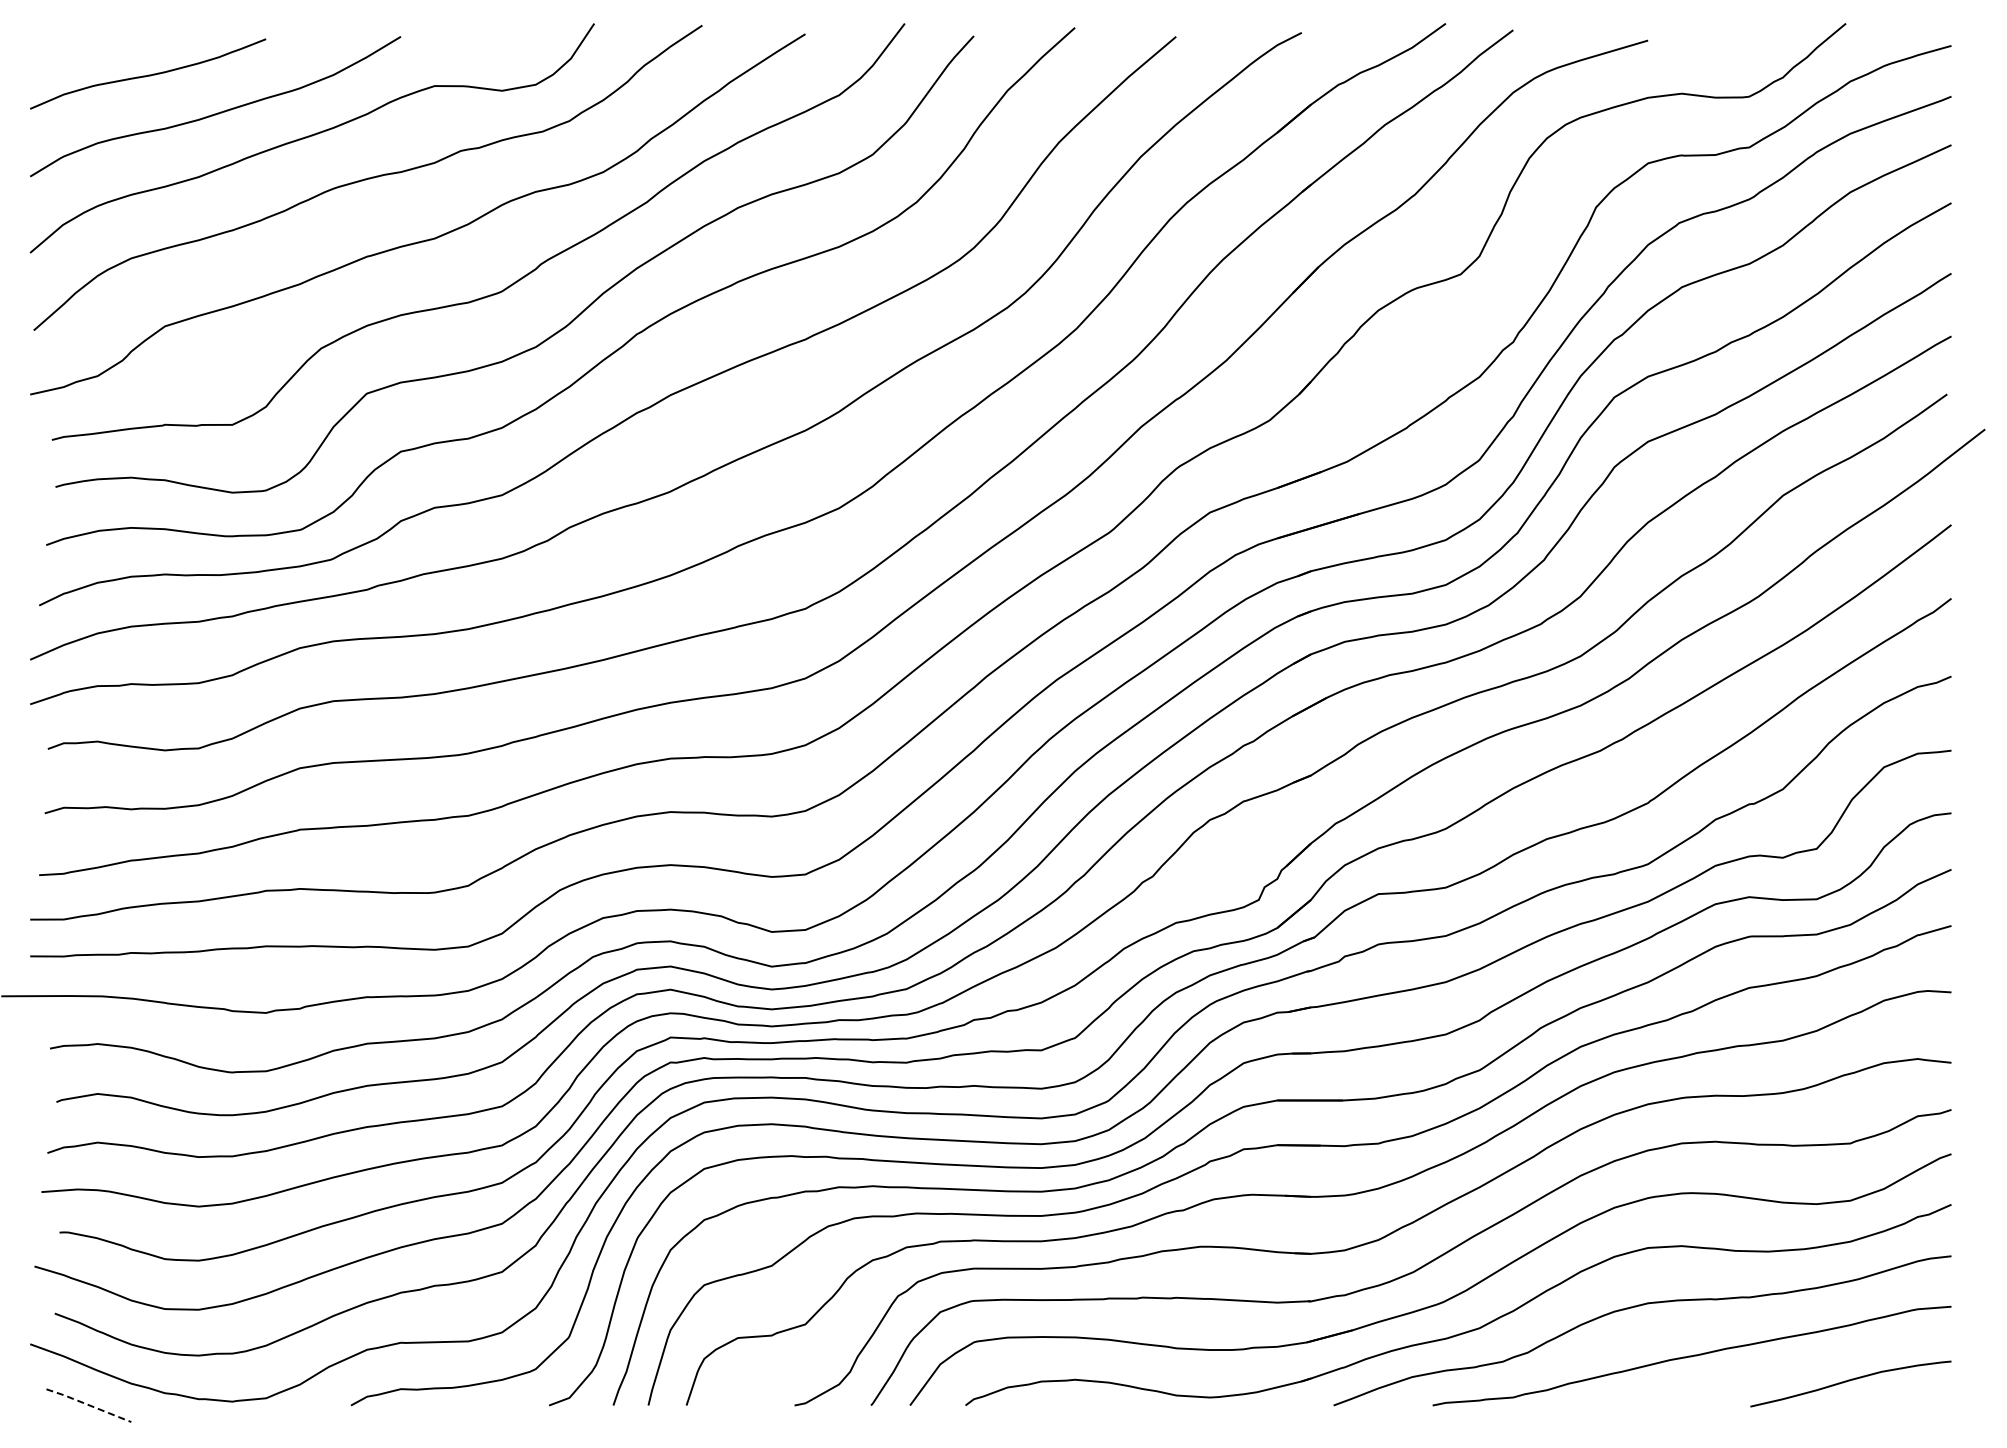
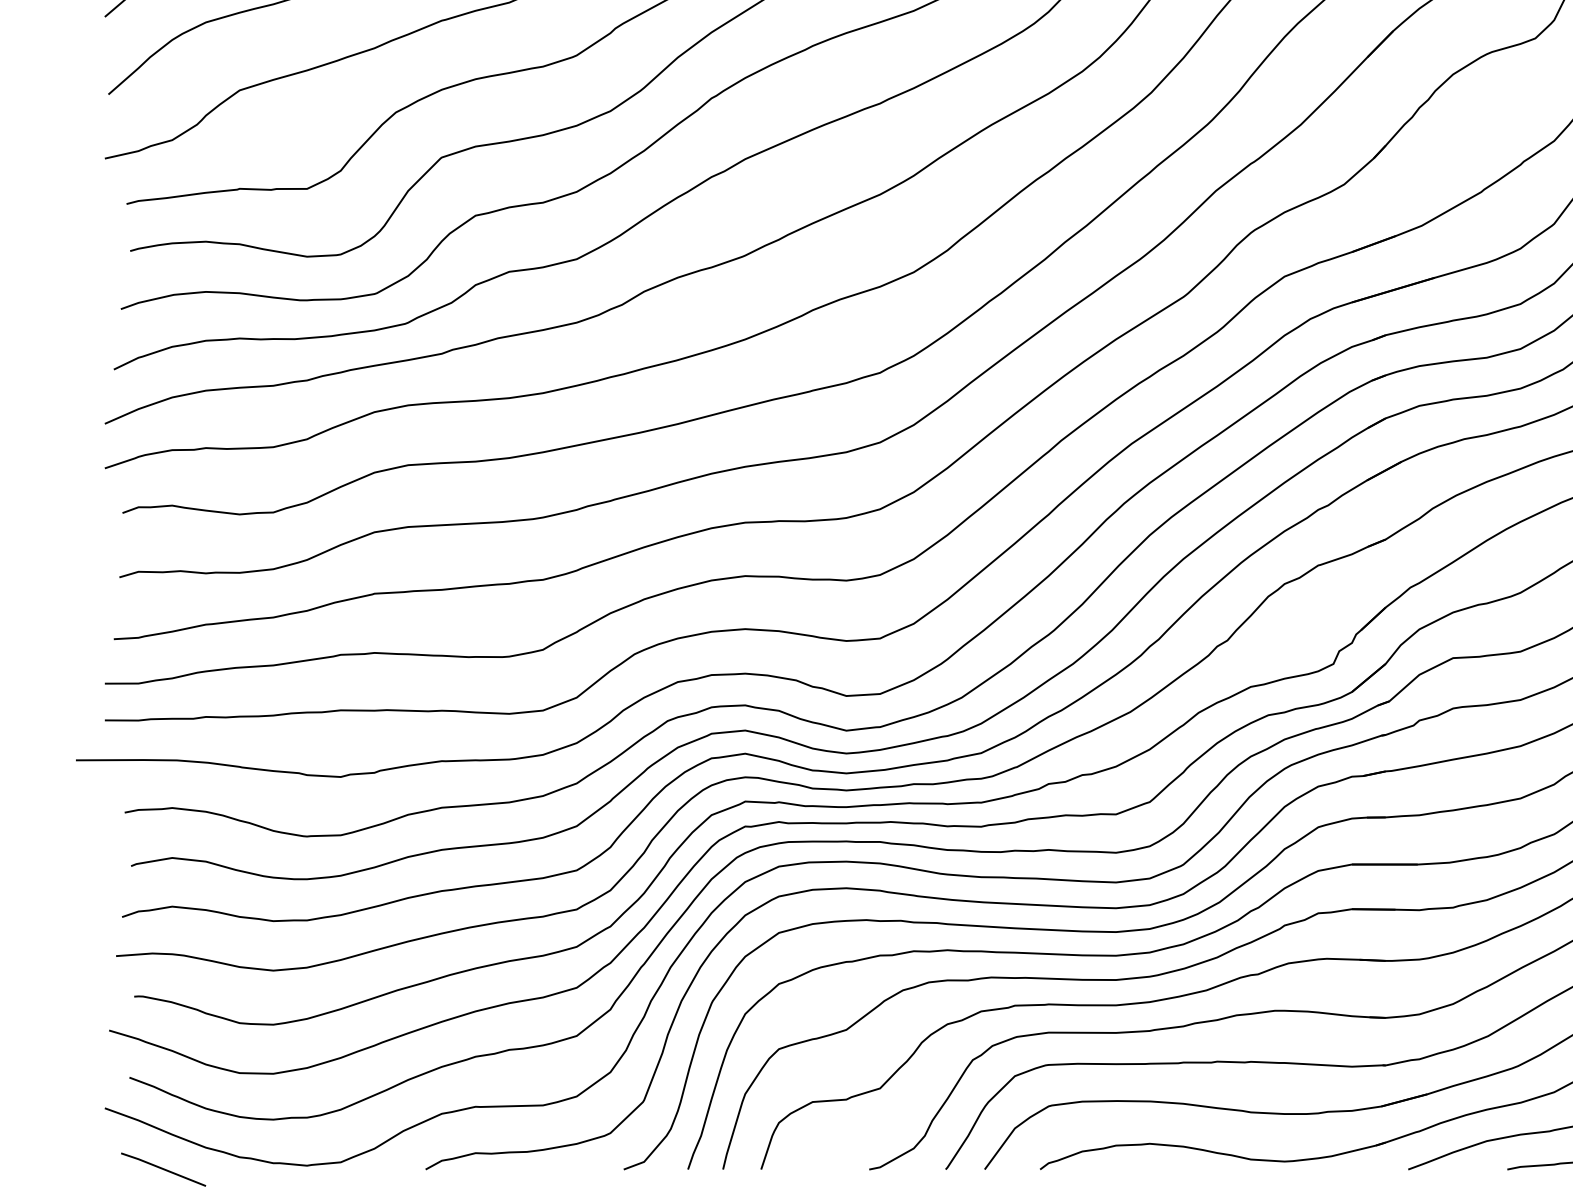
line: (88, 1405) -> (163, 1169), dashed -> solid

